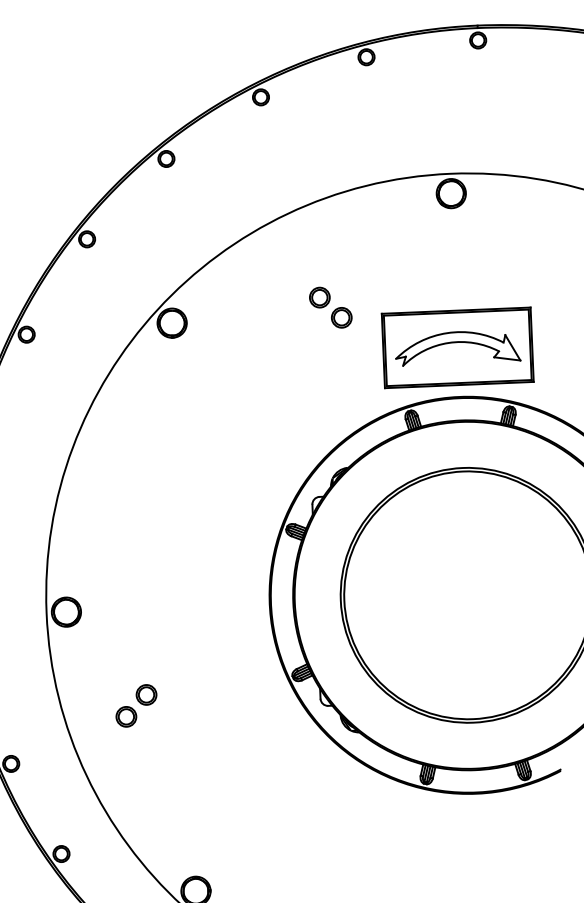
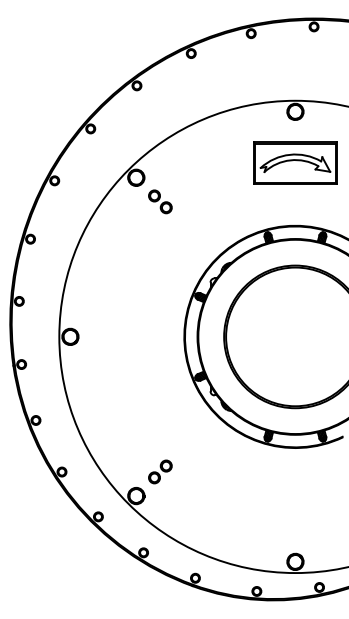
part: (330, 307) -> (160, 201), moved
part: (457, 346) -> (295, 162), moved
part: (136, 705) -> (160, 471), moved

